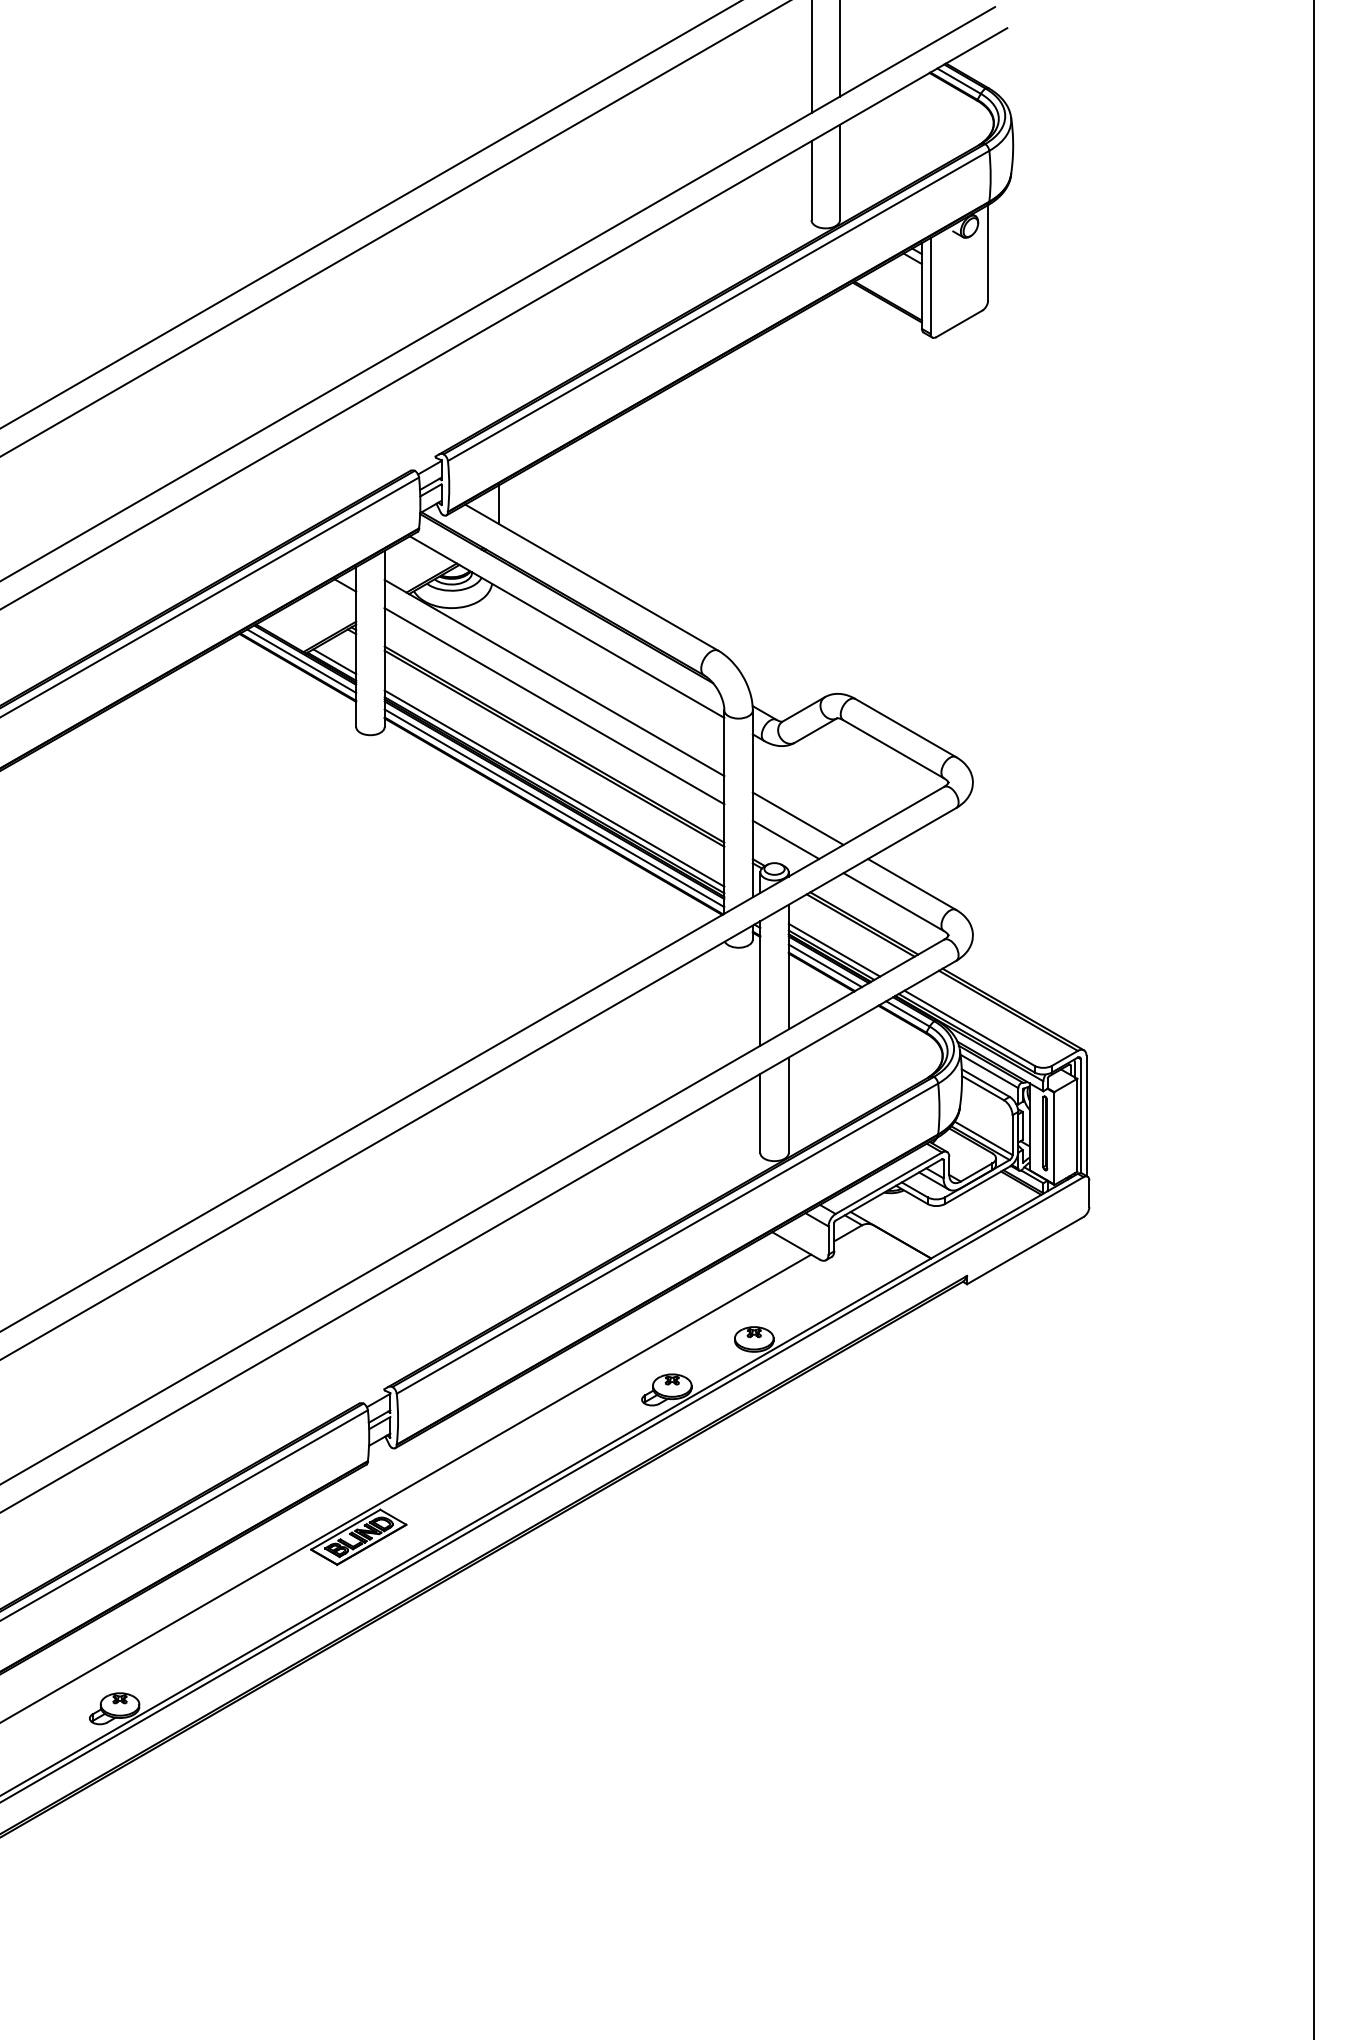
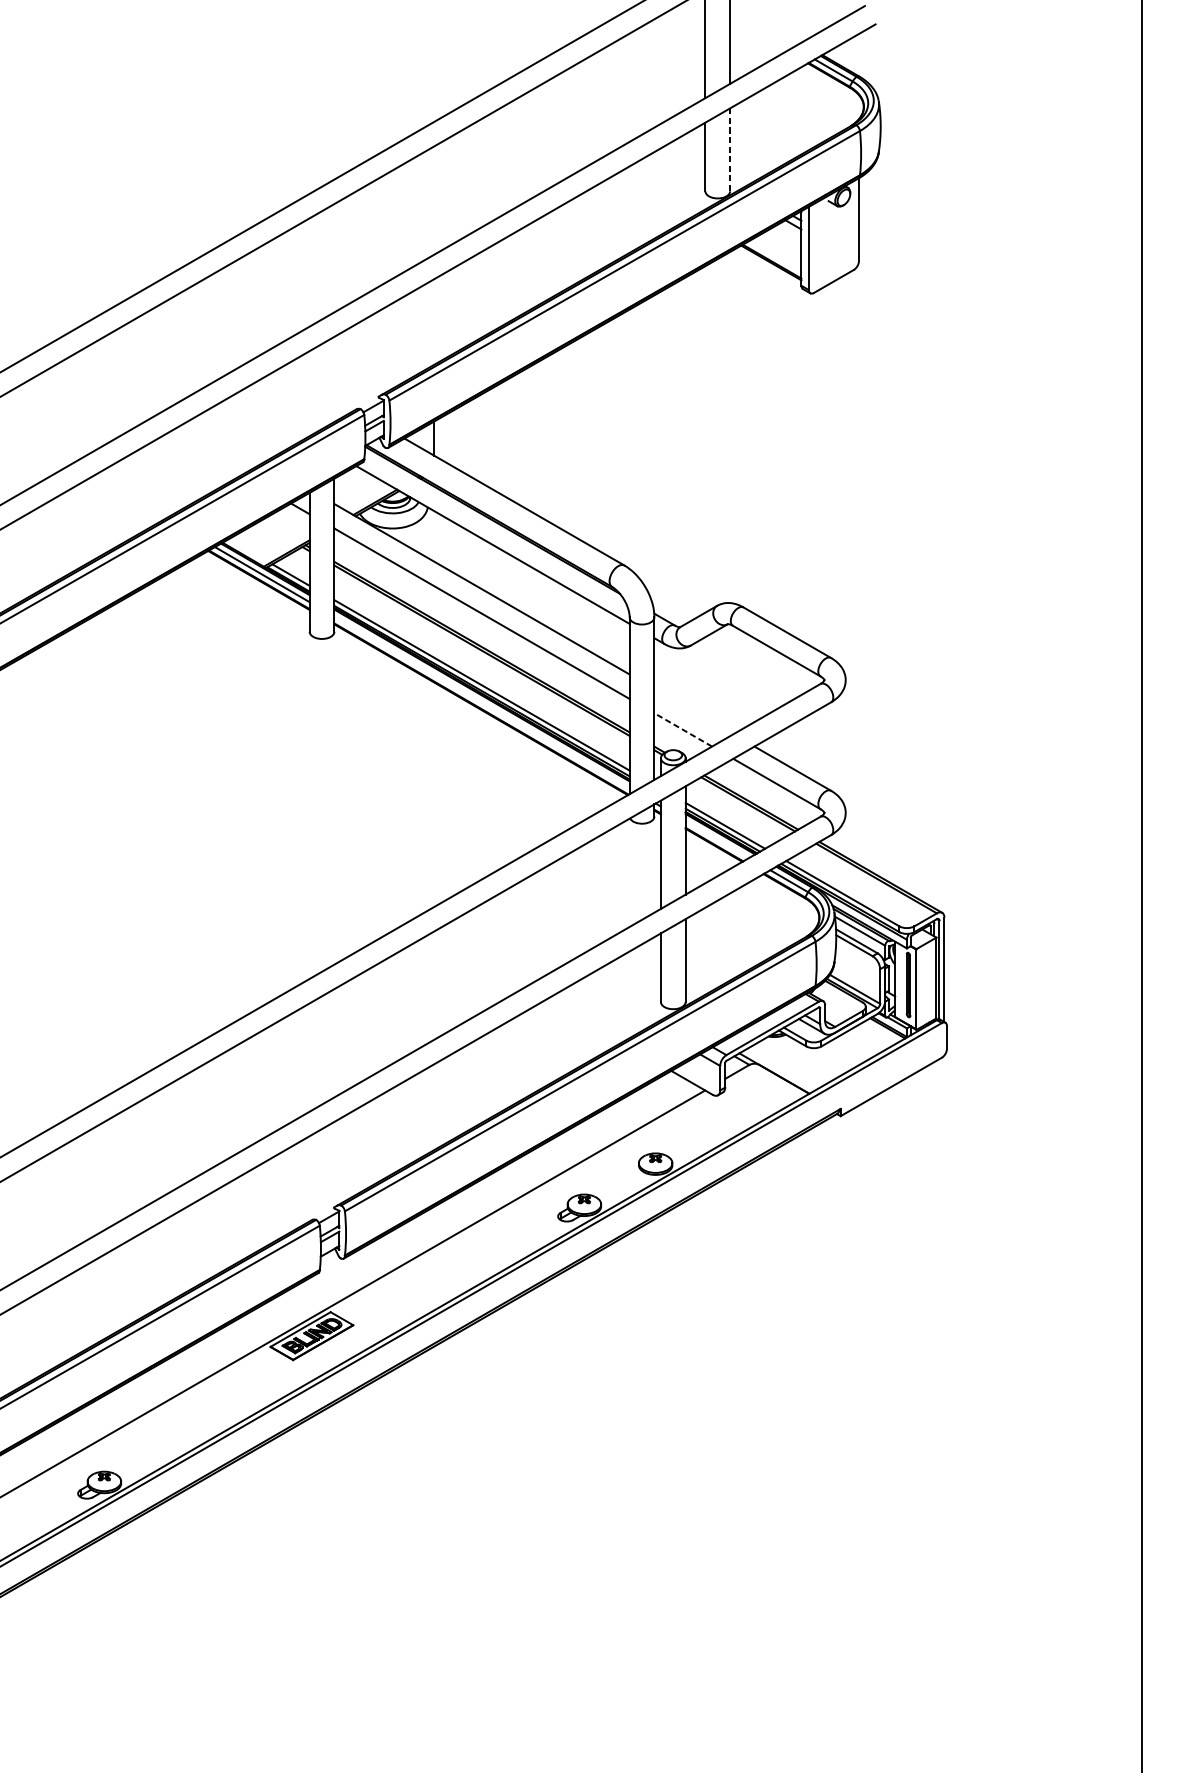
line: (839, 172) -> (729, 149), solid -> dashed
line: (554, 808) -> (482, 702), removed
line: (797, 818) -> (693, 711), removed
line: (785, 839) -> (682, 729), solid -> dashed
line: (824, 965) -> (716, 839), removed

